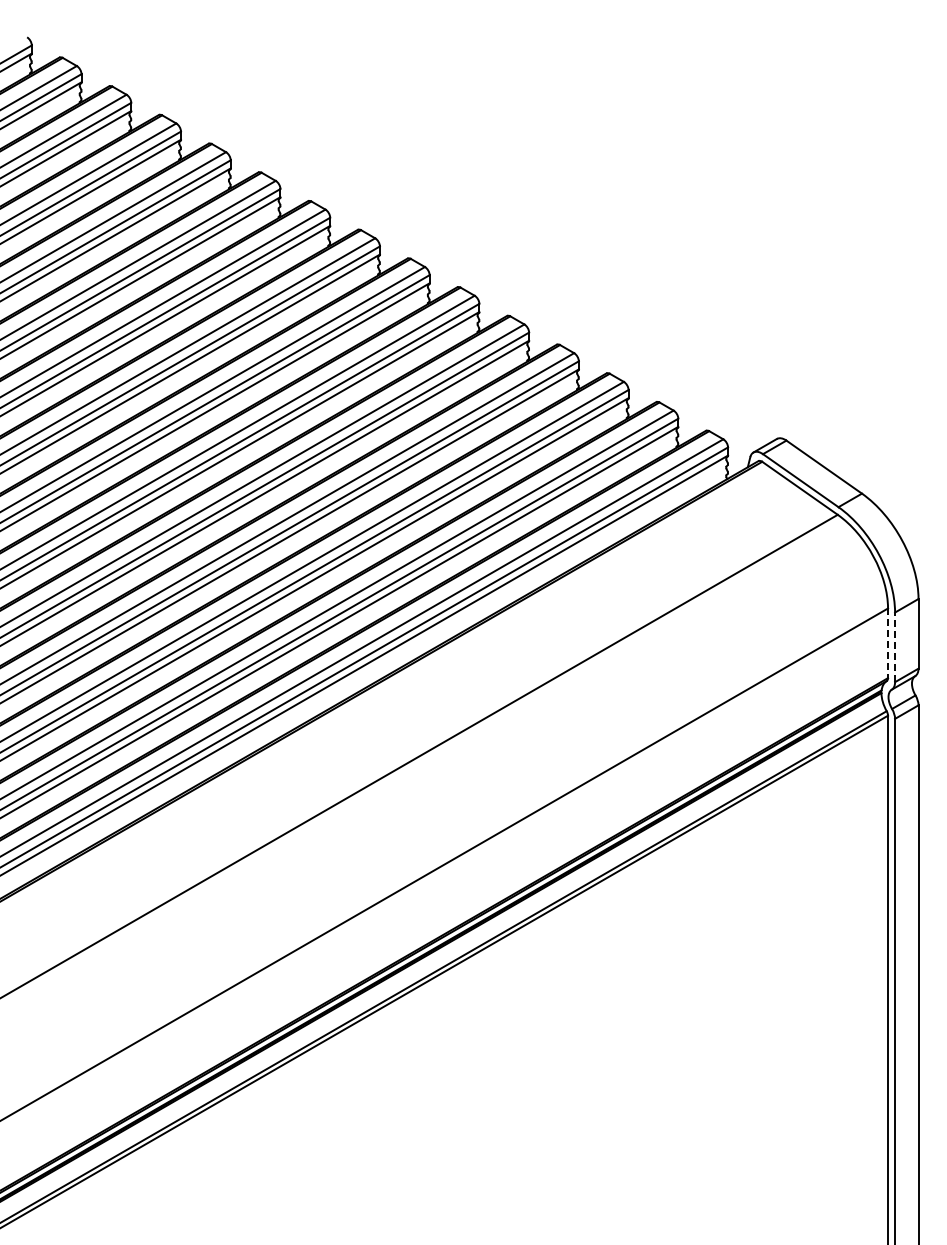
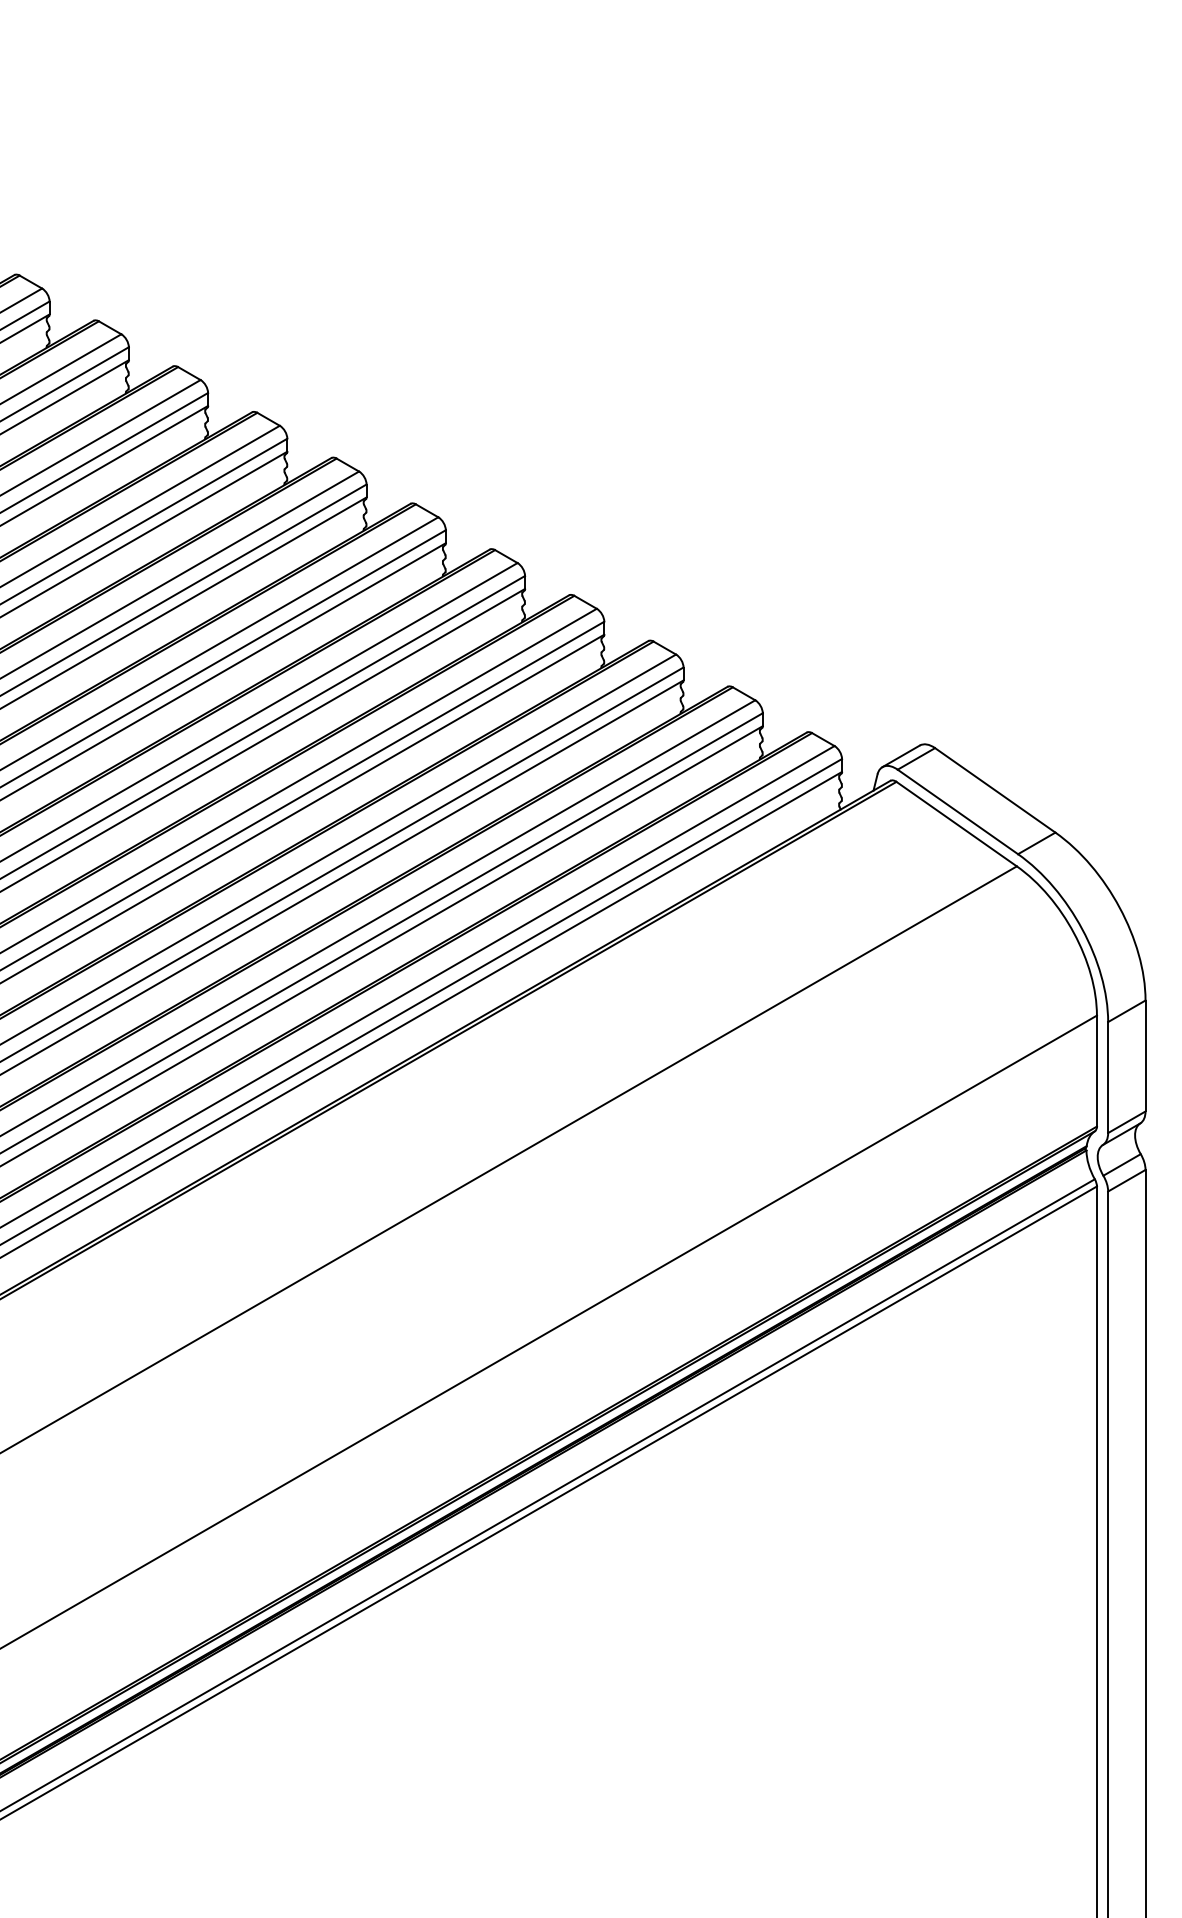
line: (888, 643) -> (1097, 1071), dashed -> solid
line: (895, 647) -> (1108, 1077), dashed -> solid

